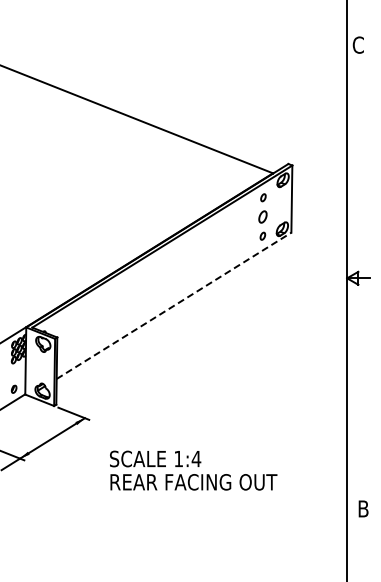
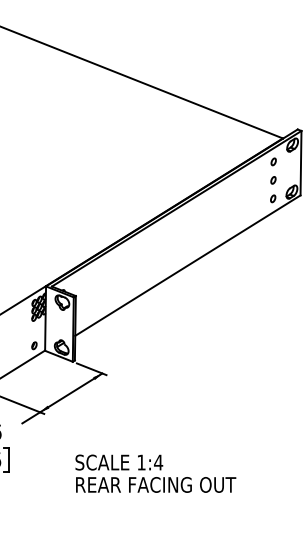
part: (263, 216) -> (273, 179), size x0.62
line: (174, 305) -> (188, 265), dashed -> solid
text: (193, 470) -> (155, 473), moved

